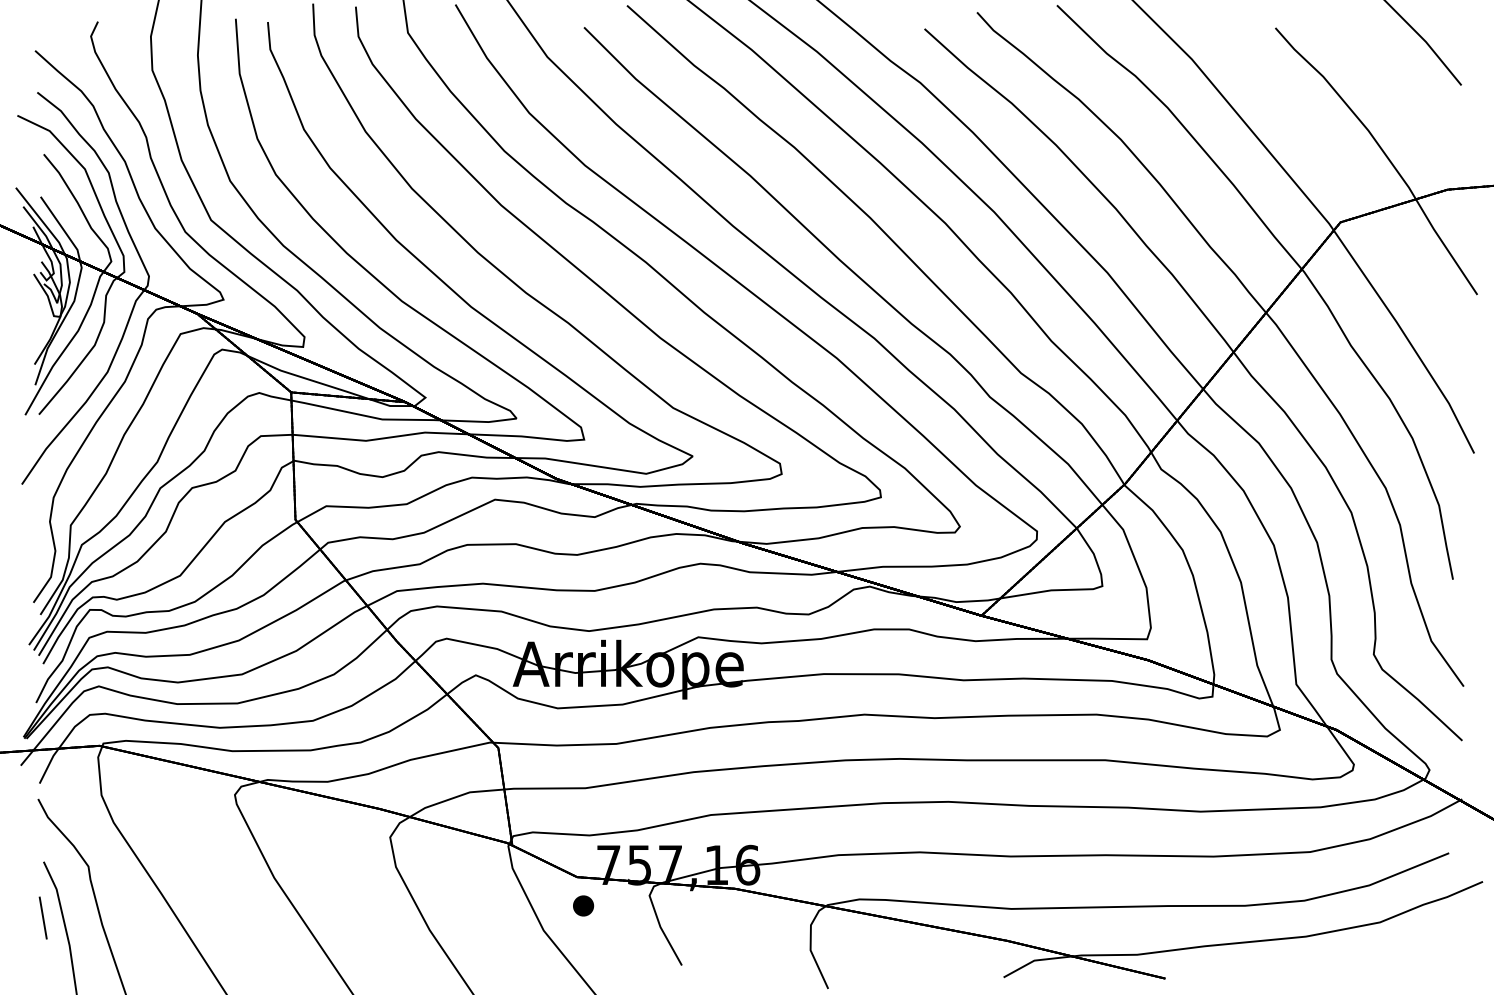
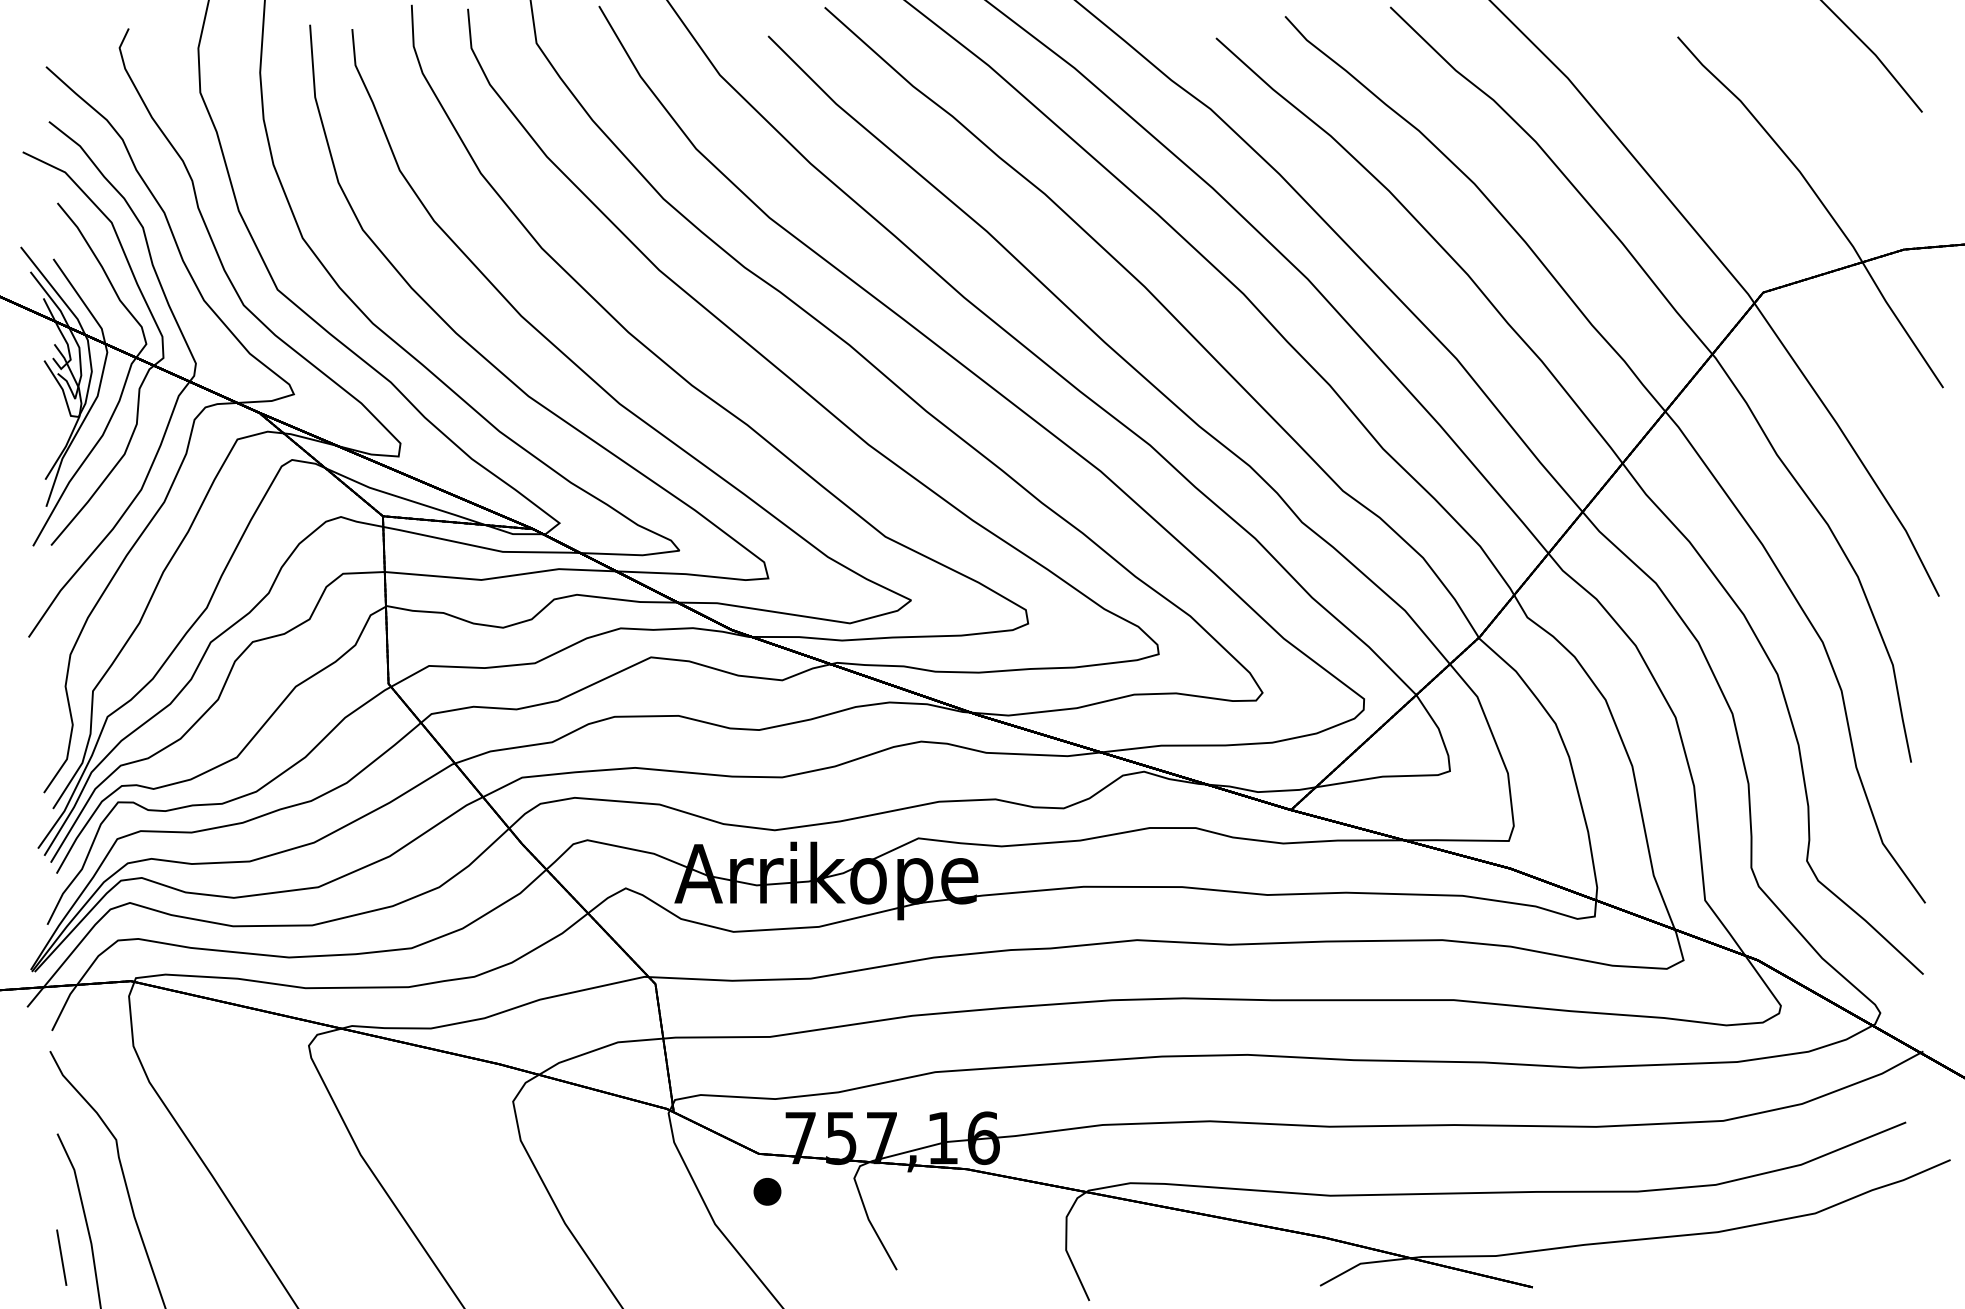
line: (43, 917) -> (61, 1257), moved

